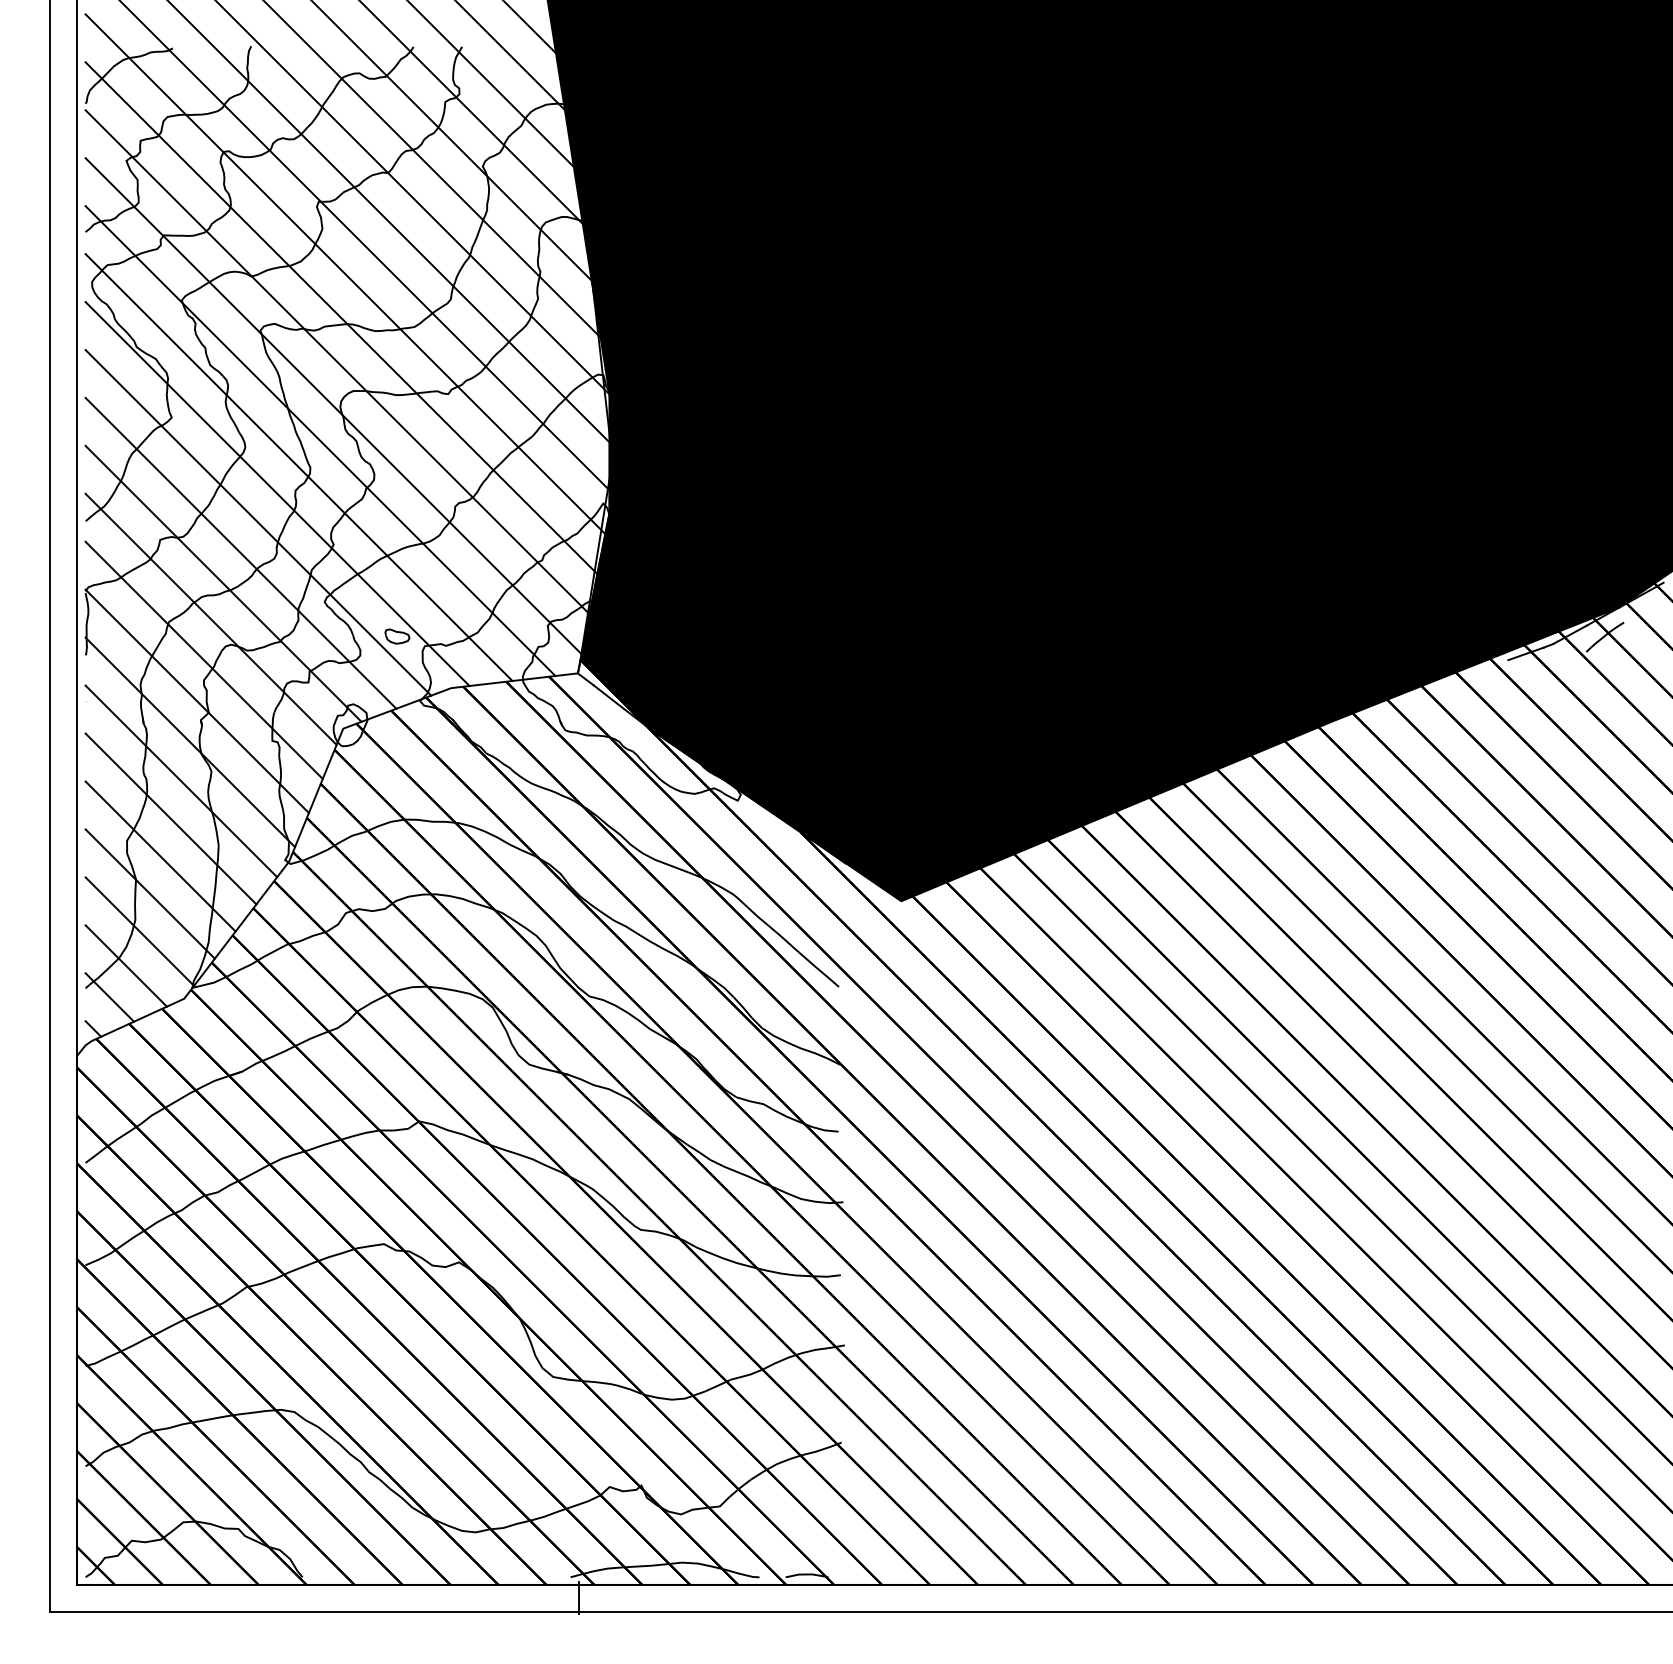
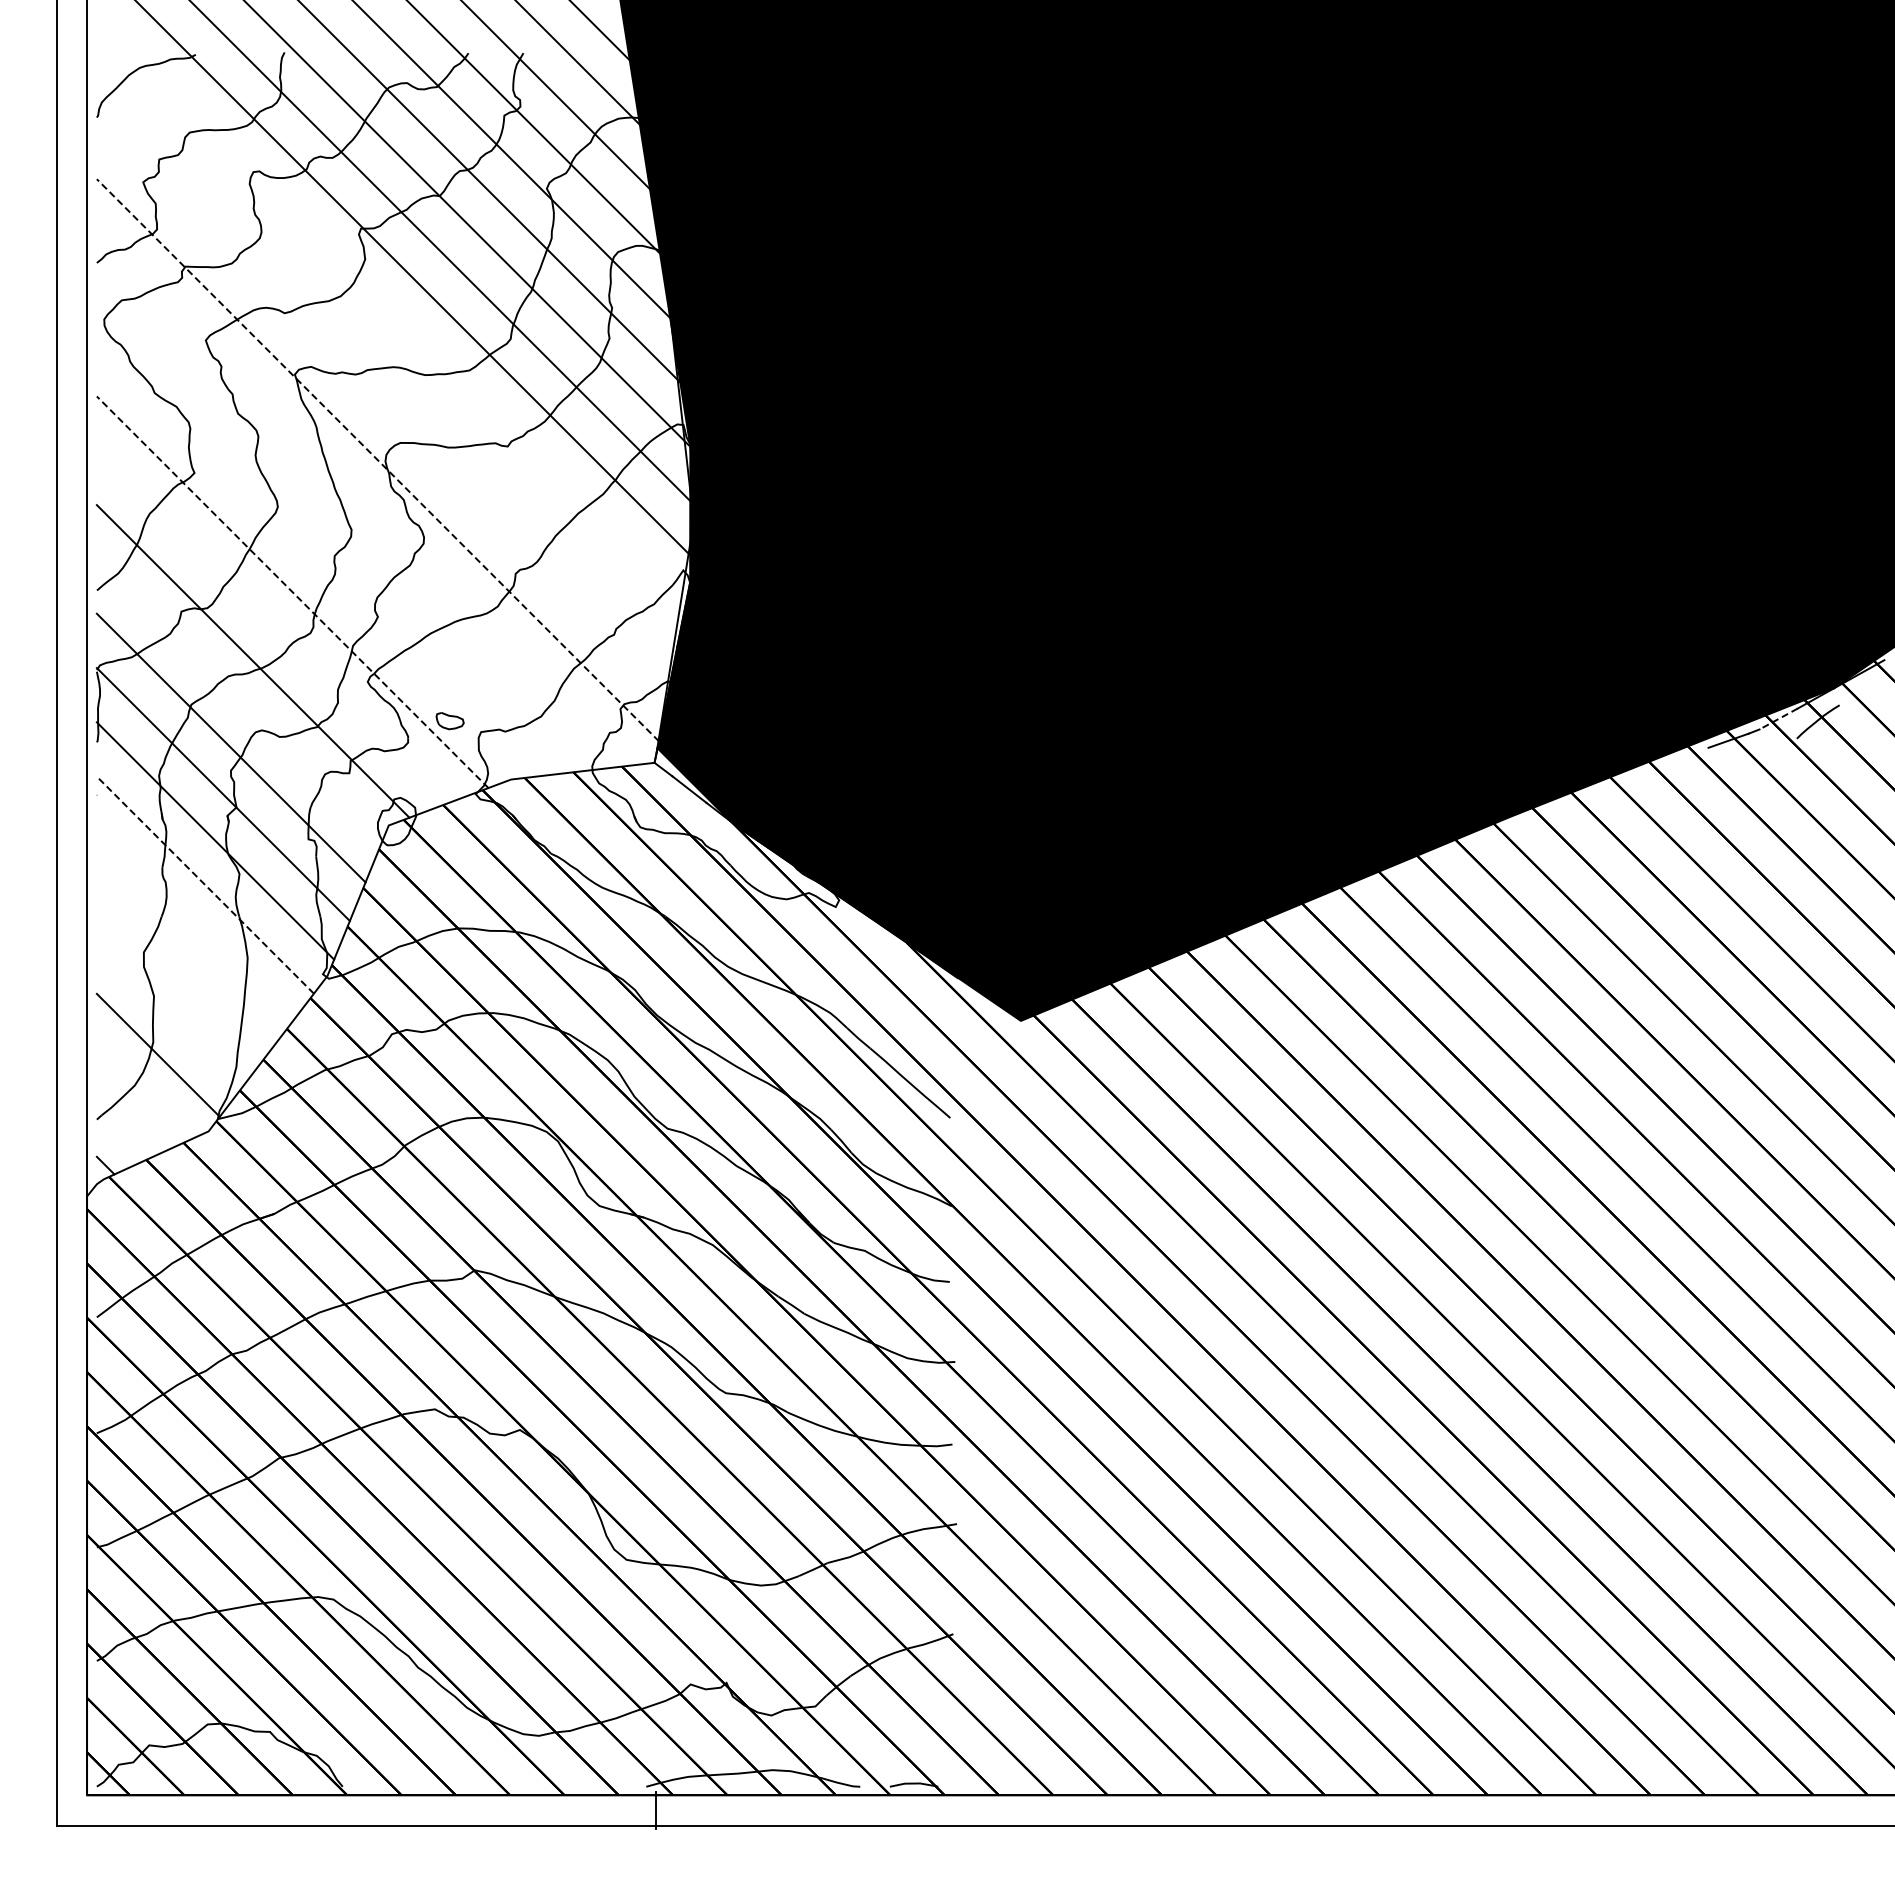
line: (344, 274) -> (390, 310), removed
line: (341, 318) -> (386, 360), removed
line: (336, 361) -> (381, 409), removed
line: (333, 406) -> (377, 460), solid -> dashed
line: (320, 440) -> (362, 499), removed
line: (298, 467) -> (338, 529), removed
line: (276, 493) -> (313, 559), removed
line: (258, 523) -> (292, 592), solid -> dashed
line: (240, 553) -> (272, 626), removed
line: (210, 619) -> (238, 701), removed
line: (1570, 635) -> (1778, 719), solid -> dashed
line: (181, 780) -> (205, 884), solid -> dashed
line: (170, 818) -> (193, 927), removed
line: (160, 856) -> (181, 970), removed
line: (149, 893) -> (169, 1012), removed
line: (125, 966) -> (142, 1094), removed
line: (109, 997) -> (123, 1129), removed

